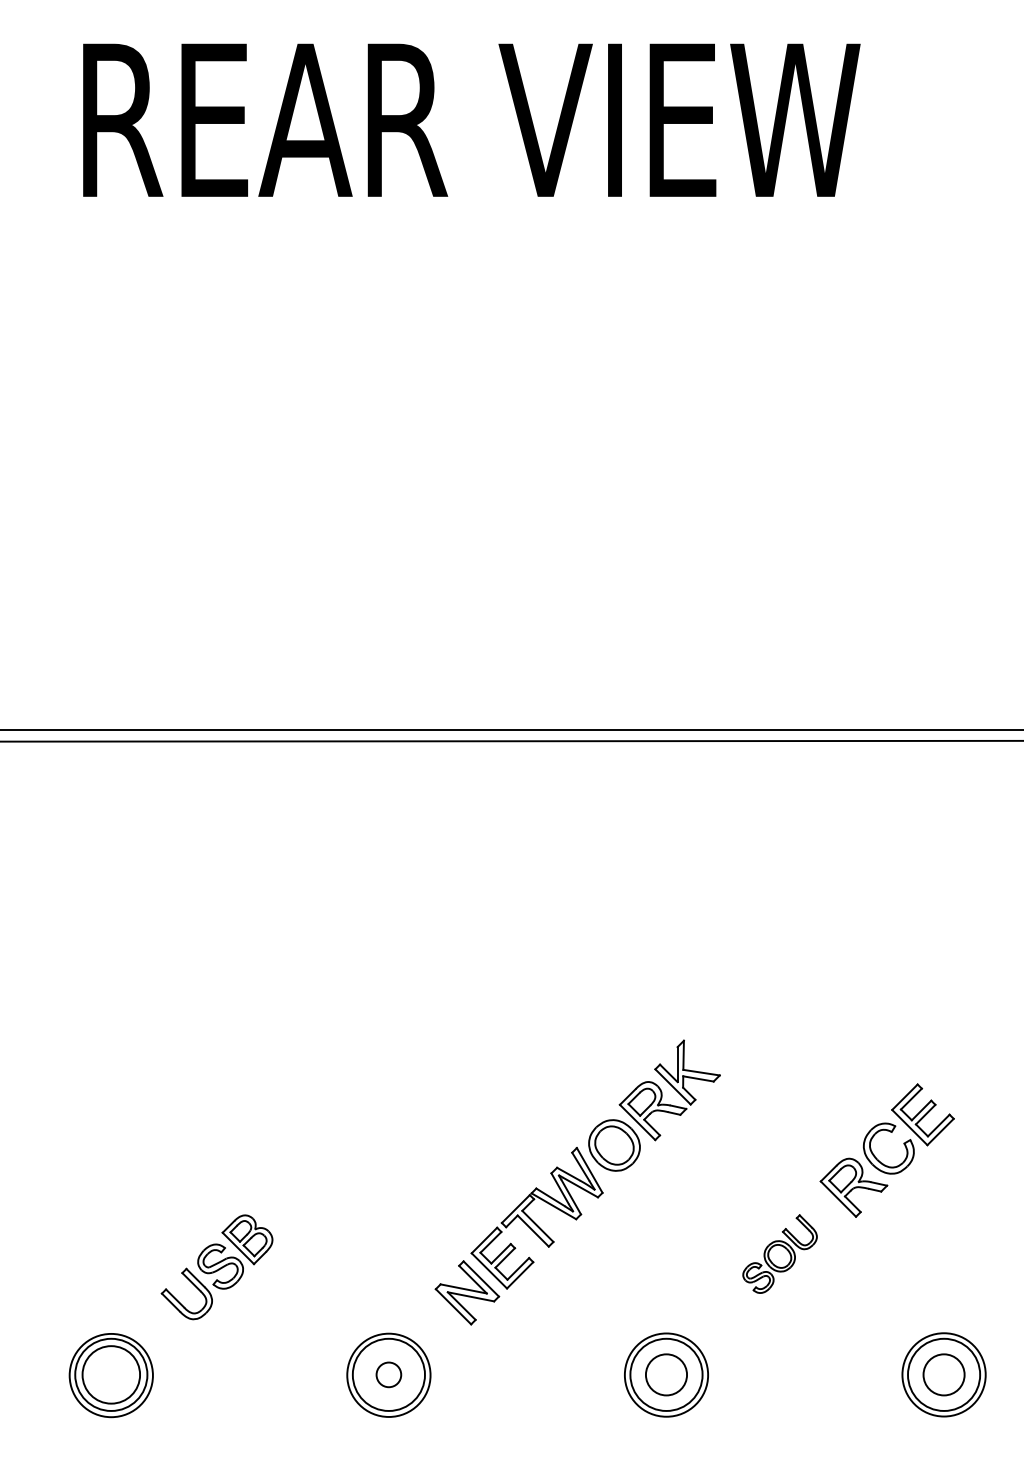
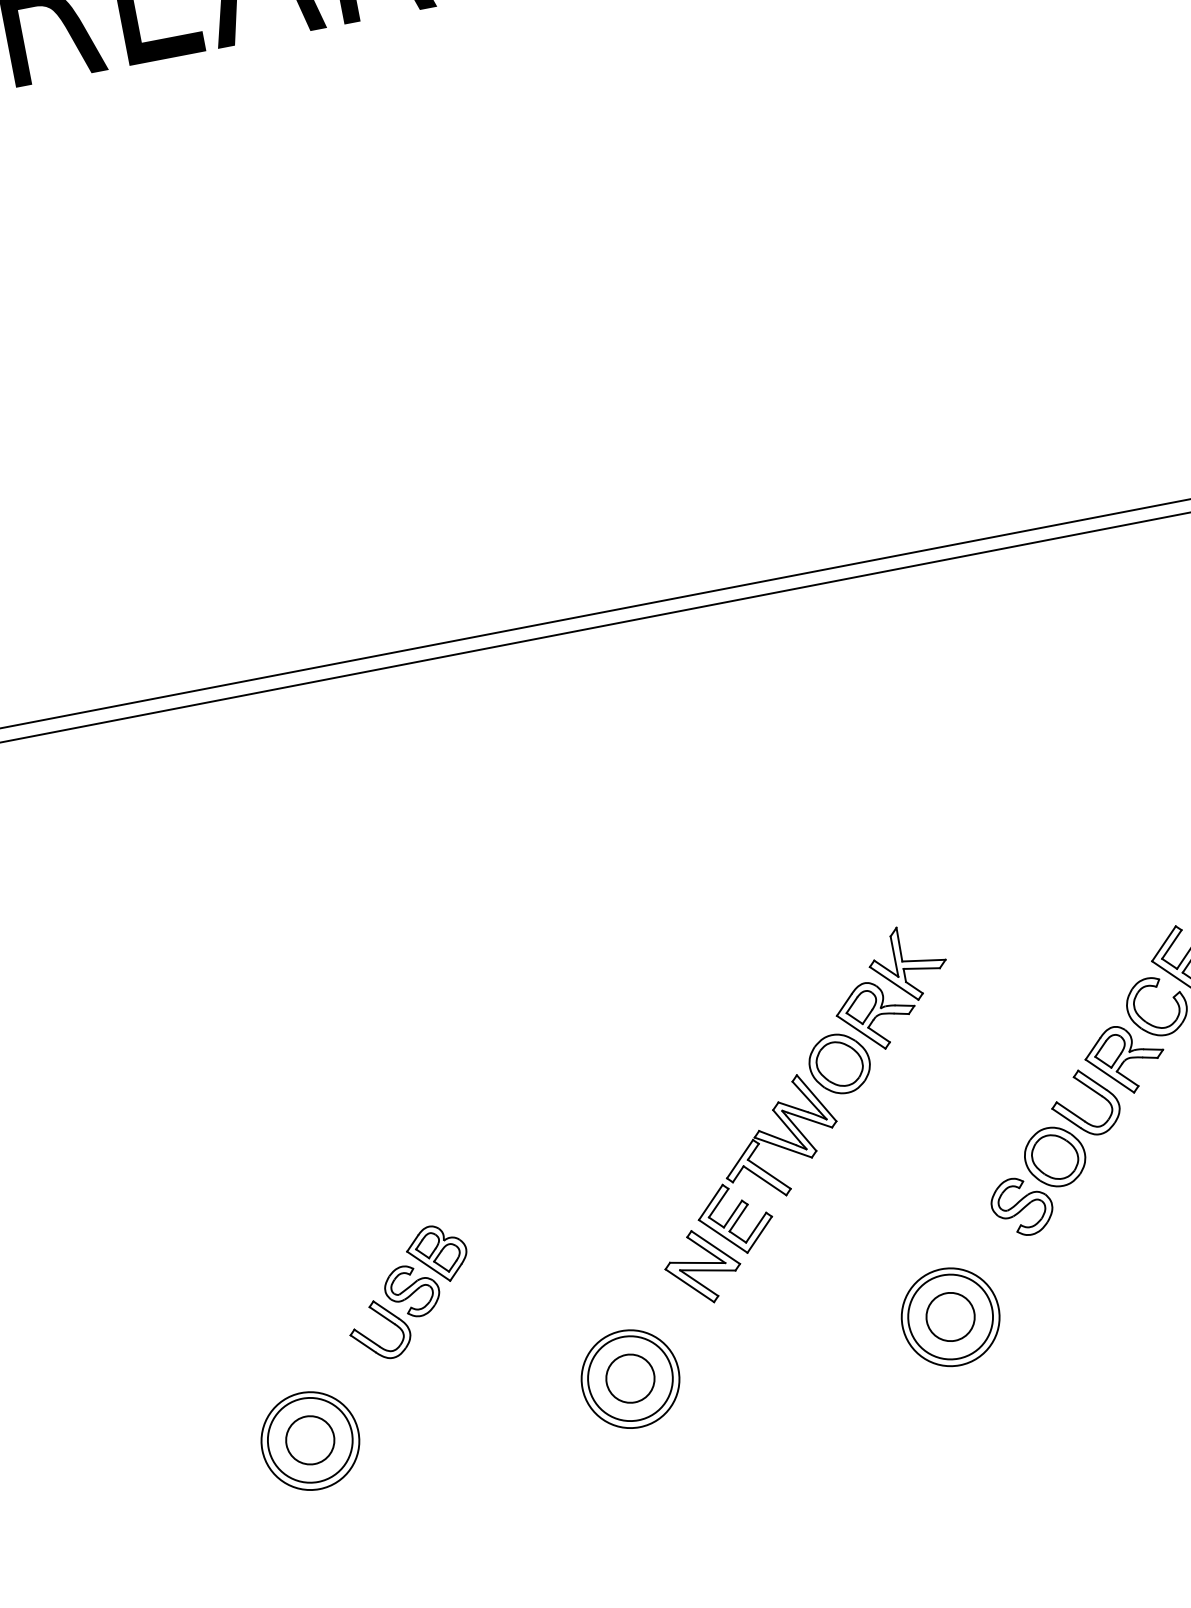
part: (779, 1253) -> (1053, 1151), size x1.67
circle: (110, 1374) -> (309, 1440), size x0.71
circle: (388, 1374) -> (629, 1378), size x1.67

